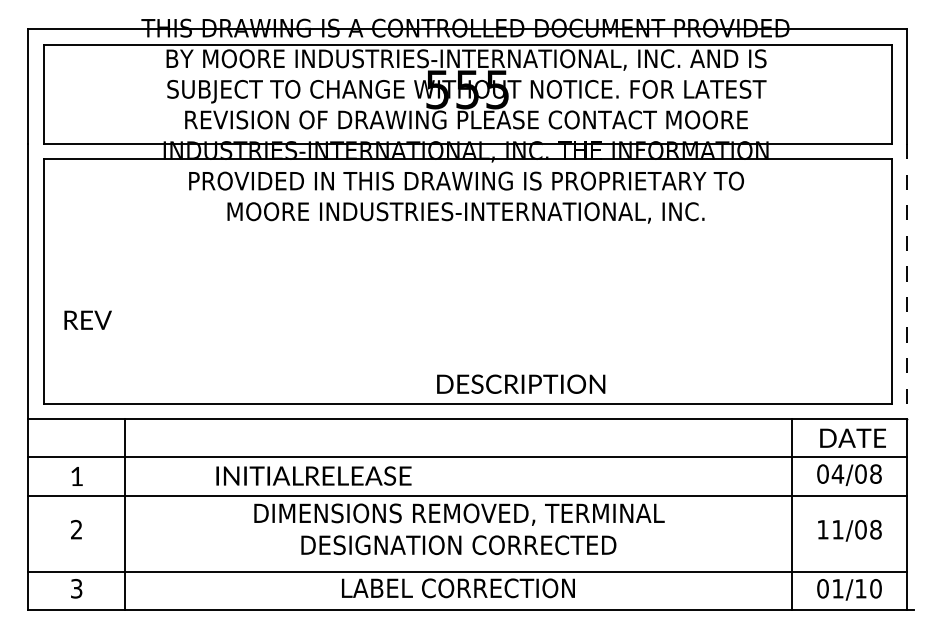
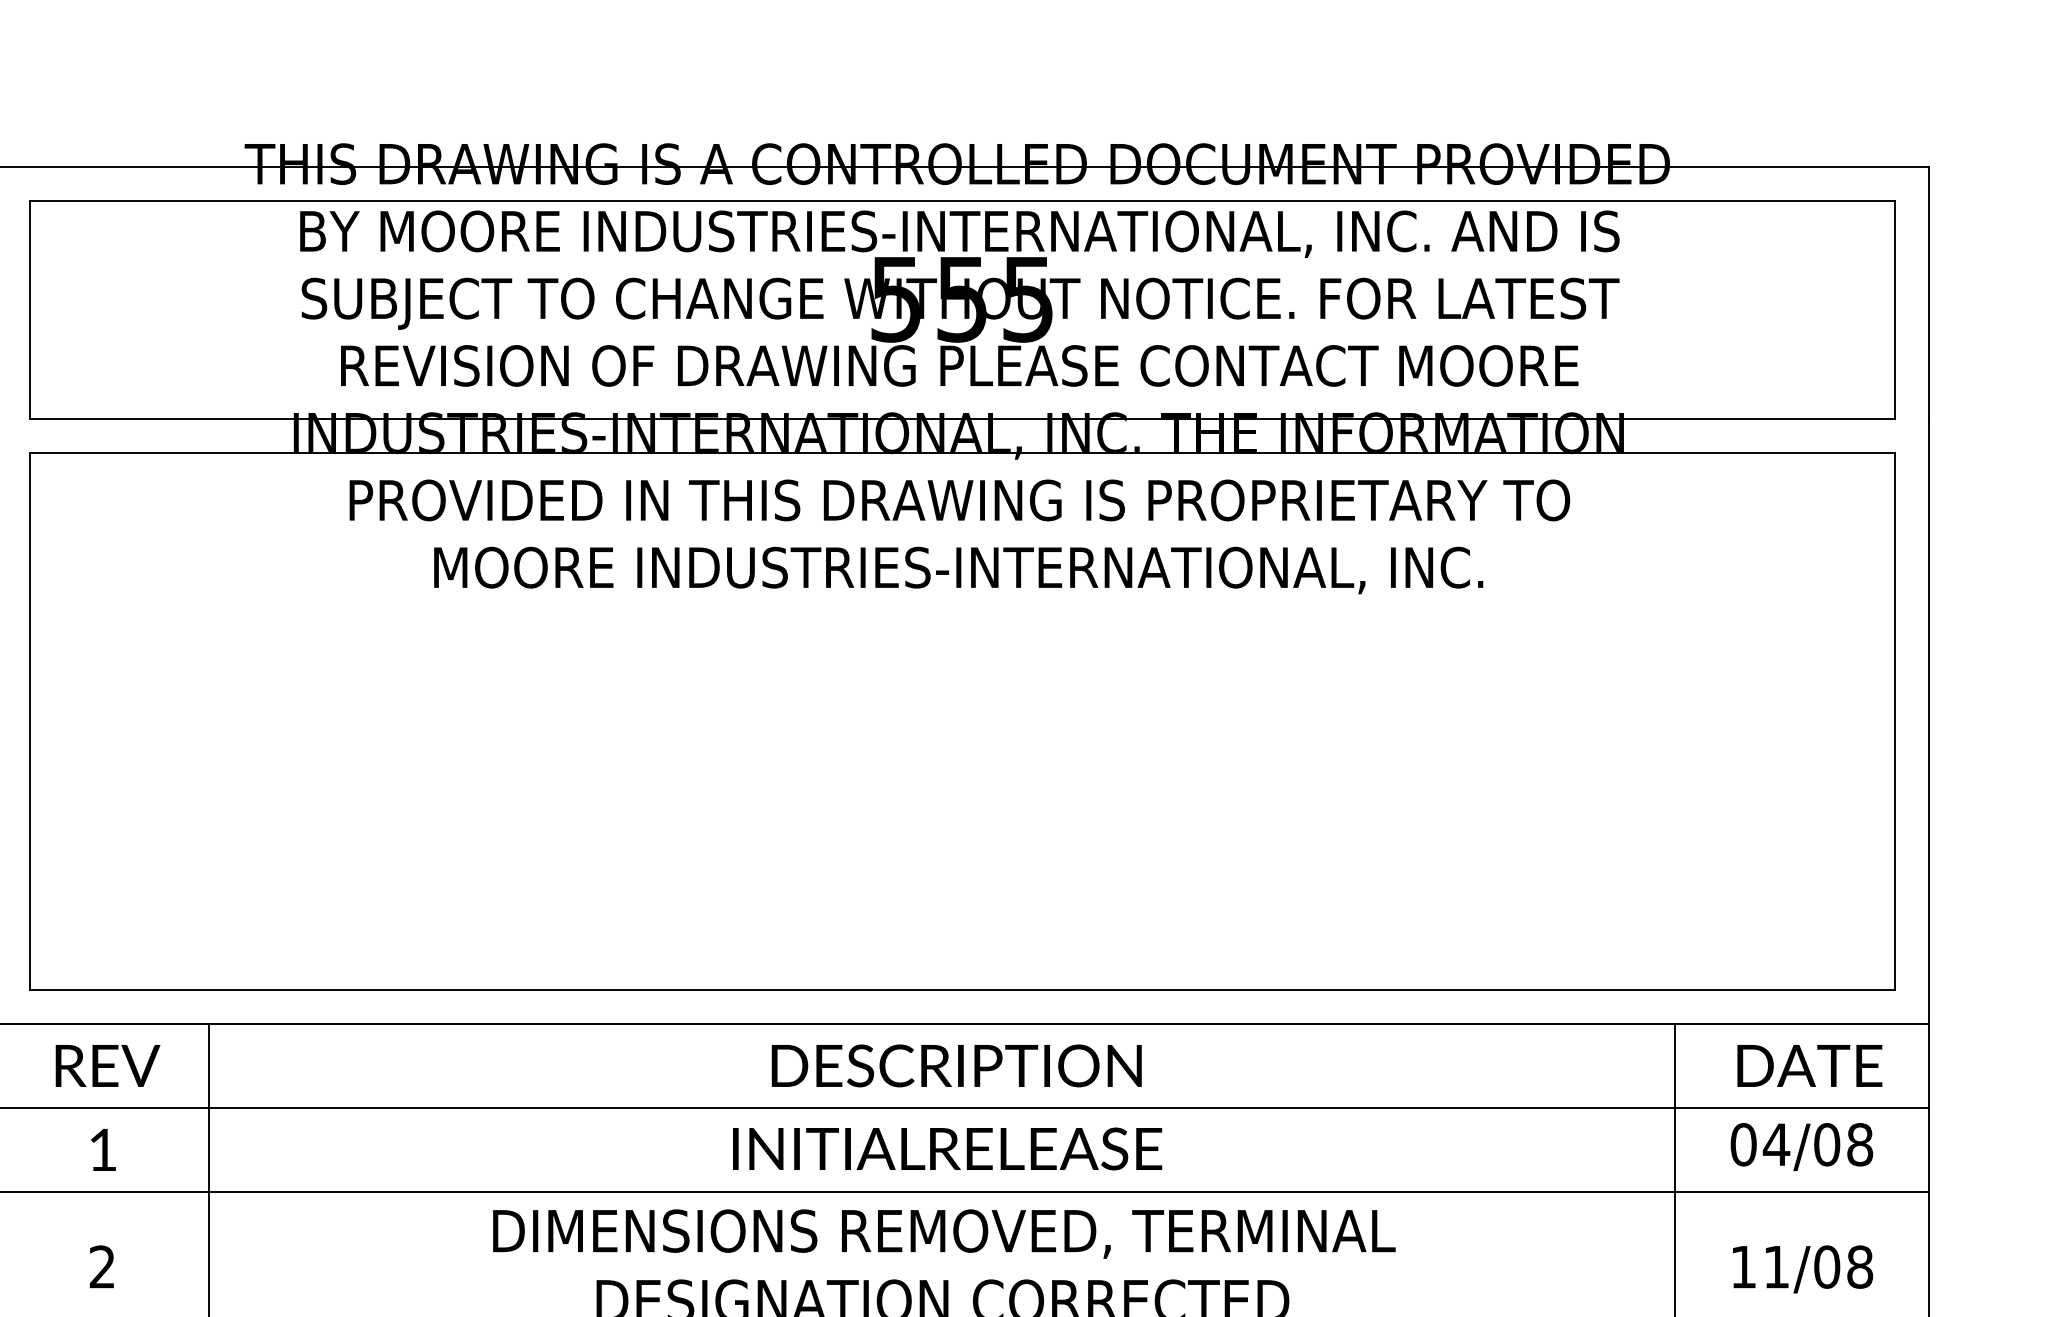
line: (907, 281) -> (1929, 721), dashed -> solid
text: (87, 319) -> (106, 1064), moved
text: (521, 383) -> (957, 1064), moved
text: (313, 475) -> (946, 1147), moved

